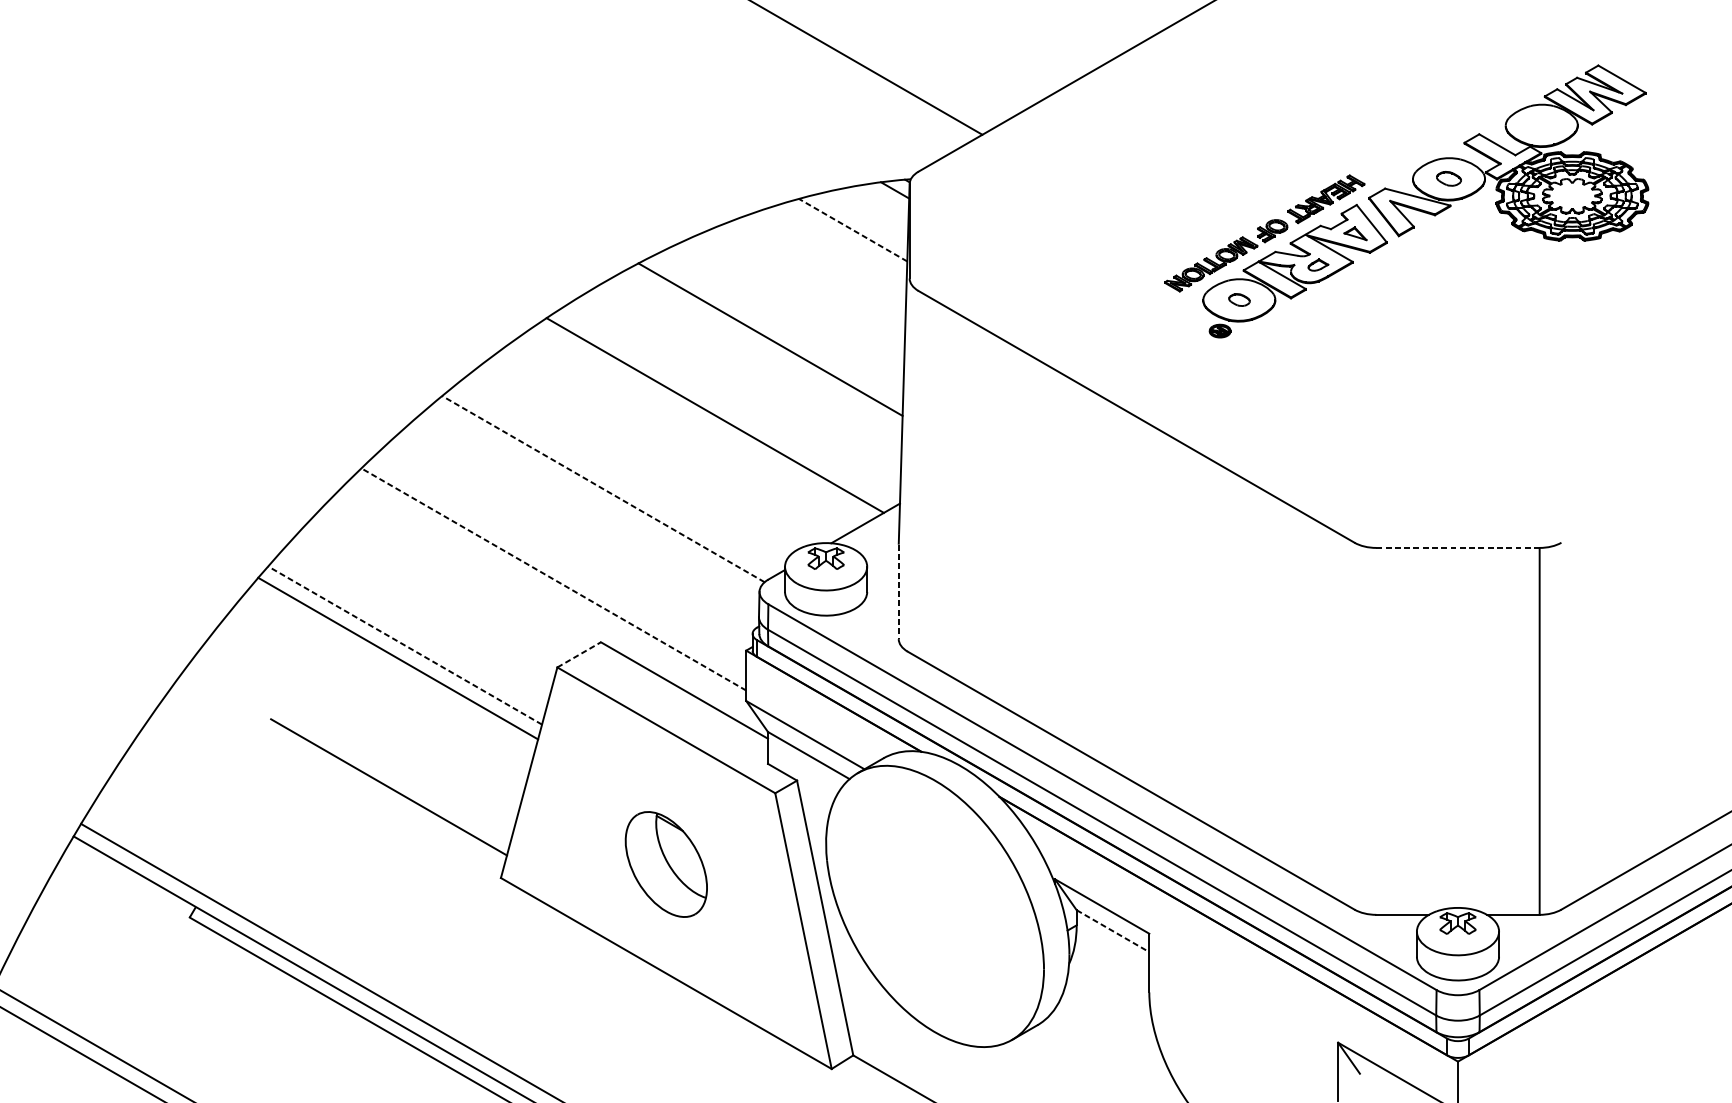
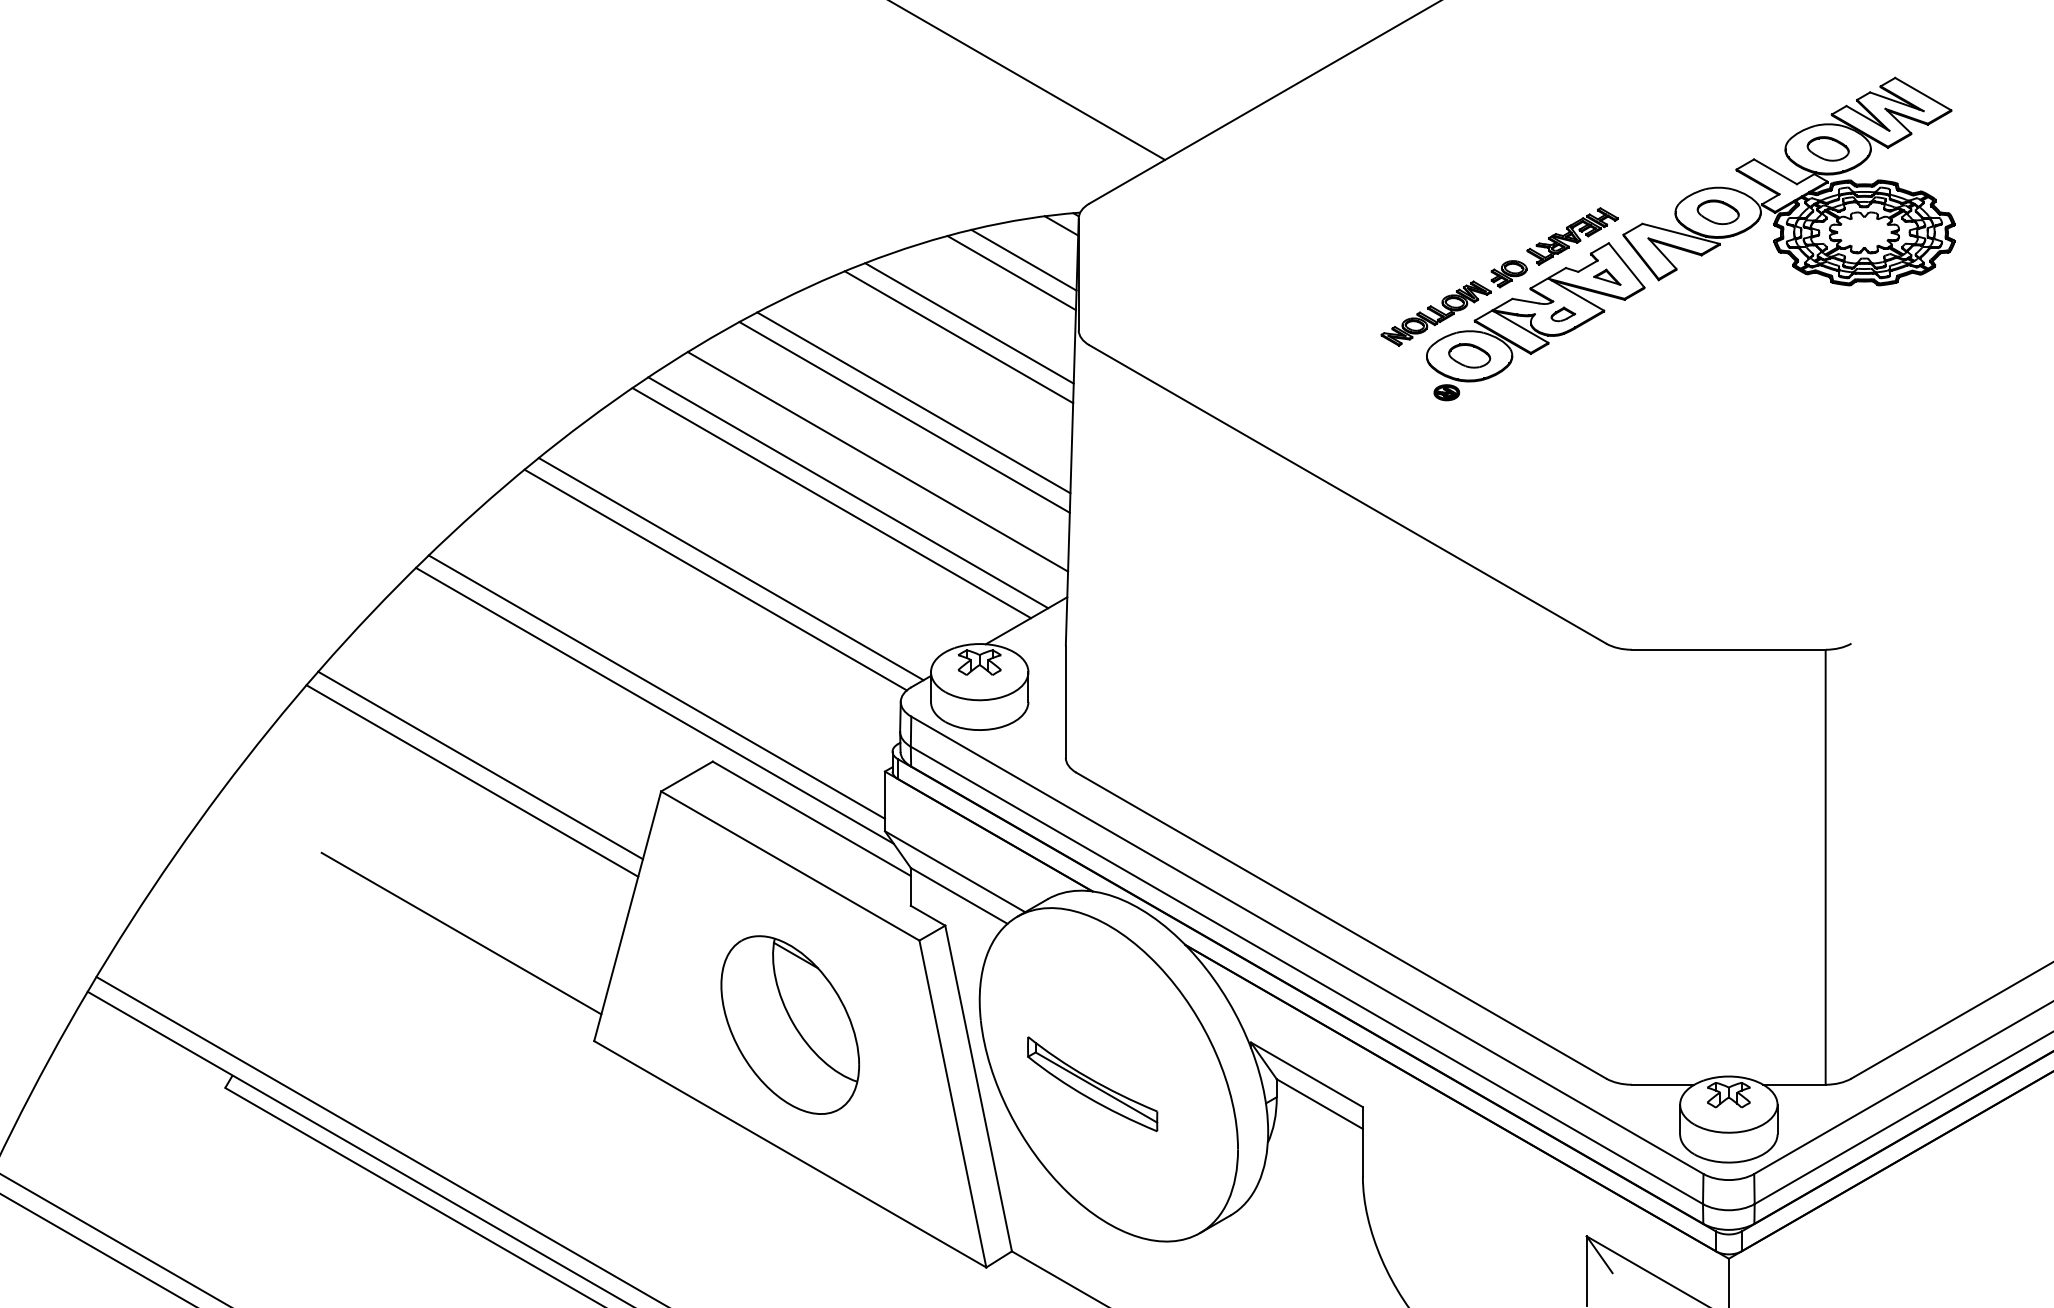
part: (1541, 125) -> (1827, 148), added
part: (1448, 178) -> (1717, 211), size x1.43
line: (863, 218) -> (1023, 259), added
line: (852, 229) -> (1011, 272), dashed -> solid
line: (817, 272) -> (969, 323), added
line: (808, 284) -> (958, 337), added
part: (1239, 299) -> (1469, 355), size x1.67
line: (762, 352) -> (904, 417), added
line: (739, 389) -> (877, 461), added
line: (701, 424) -> (831, 503), added
line: (615, 480) -> (730, 569), added
line: (603, 489) -> (715, 580), dashed -> solid
line: (1457, 547) -> (1728, 649), dashed -> solid
line: (553, 578) -> (656, 686), dashed -> solid
line: (898, 591) -> (1065, 701), dashed -> solid
line: (551, 594) -> (654, 705), added
line: (405, 645) -> (480, 765), dashed -> solid
line: (578, 654) -> (686, 776), dashed -> solid
part: (666, 864) -> (790, 1024), size x1.43
part: (921, 913) -> (1092, 1083), added
line: (1112, 931) -> (1319, 1104), dashed -> solid

